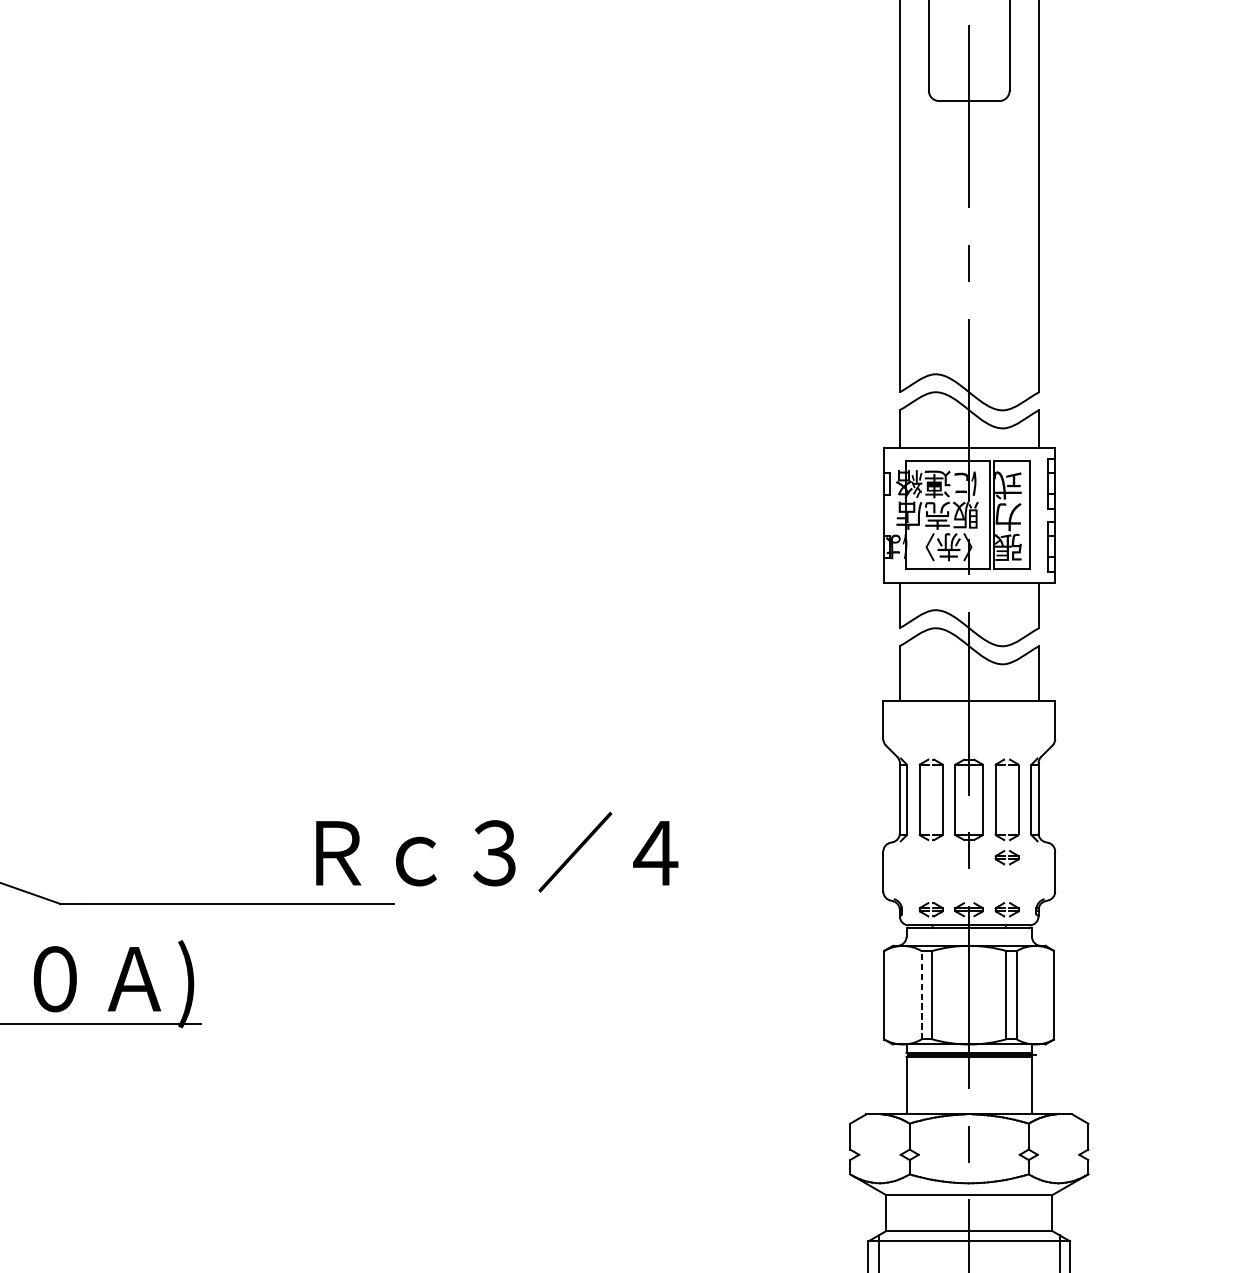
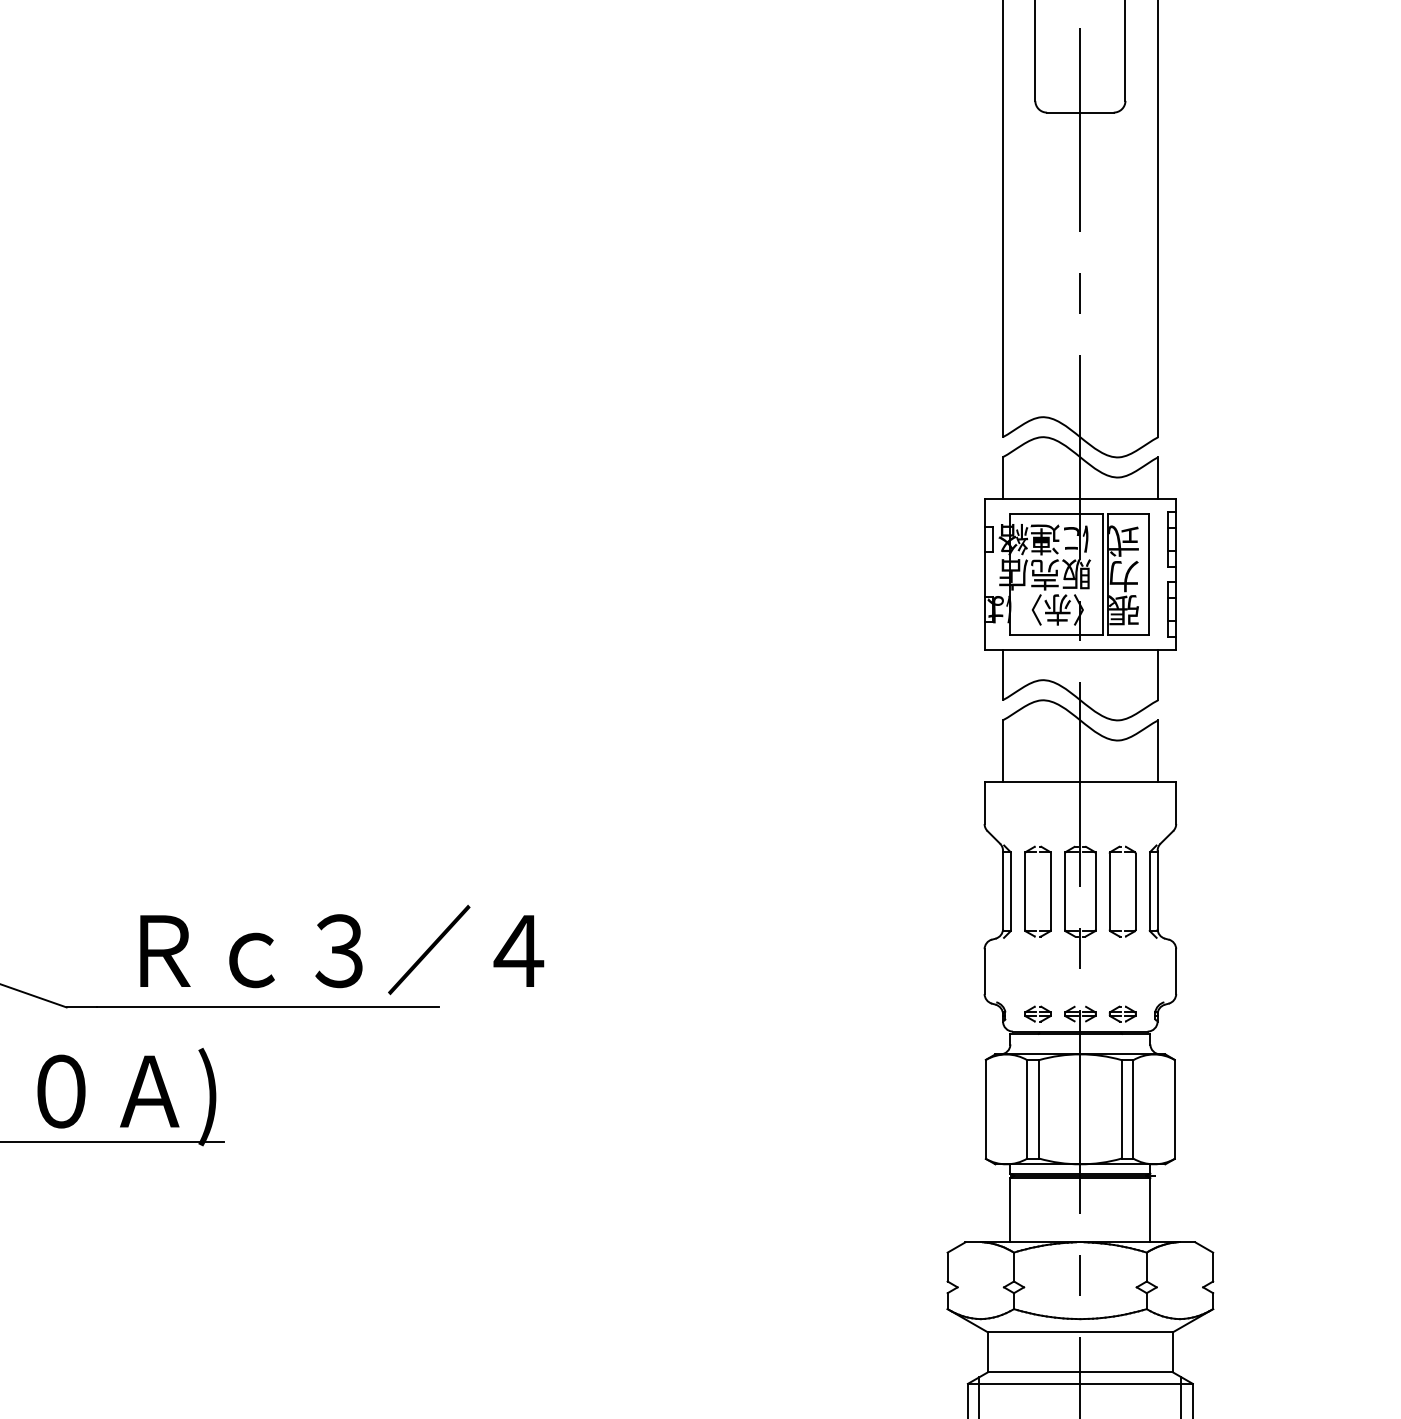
text: (497, 851) -> (342, 949), moved
part: (1007, 857) -> (1122, 955), removed
line: (921, 994) -> (1027, 1108), dashed -> solid

